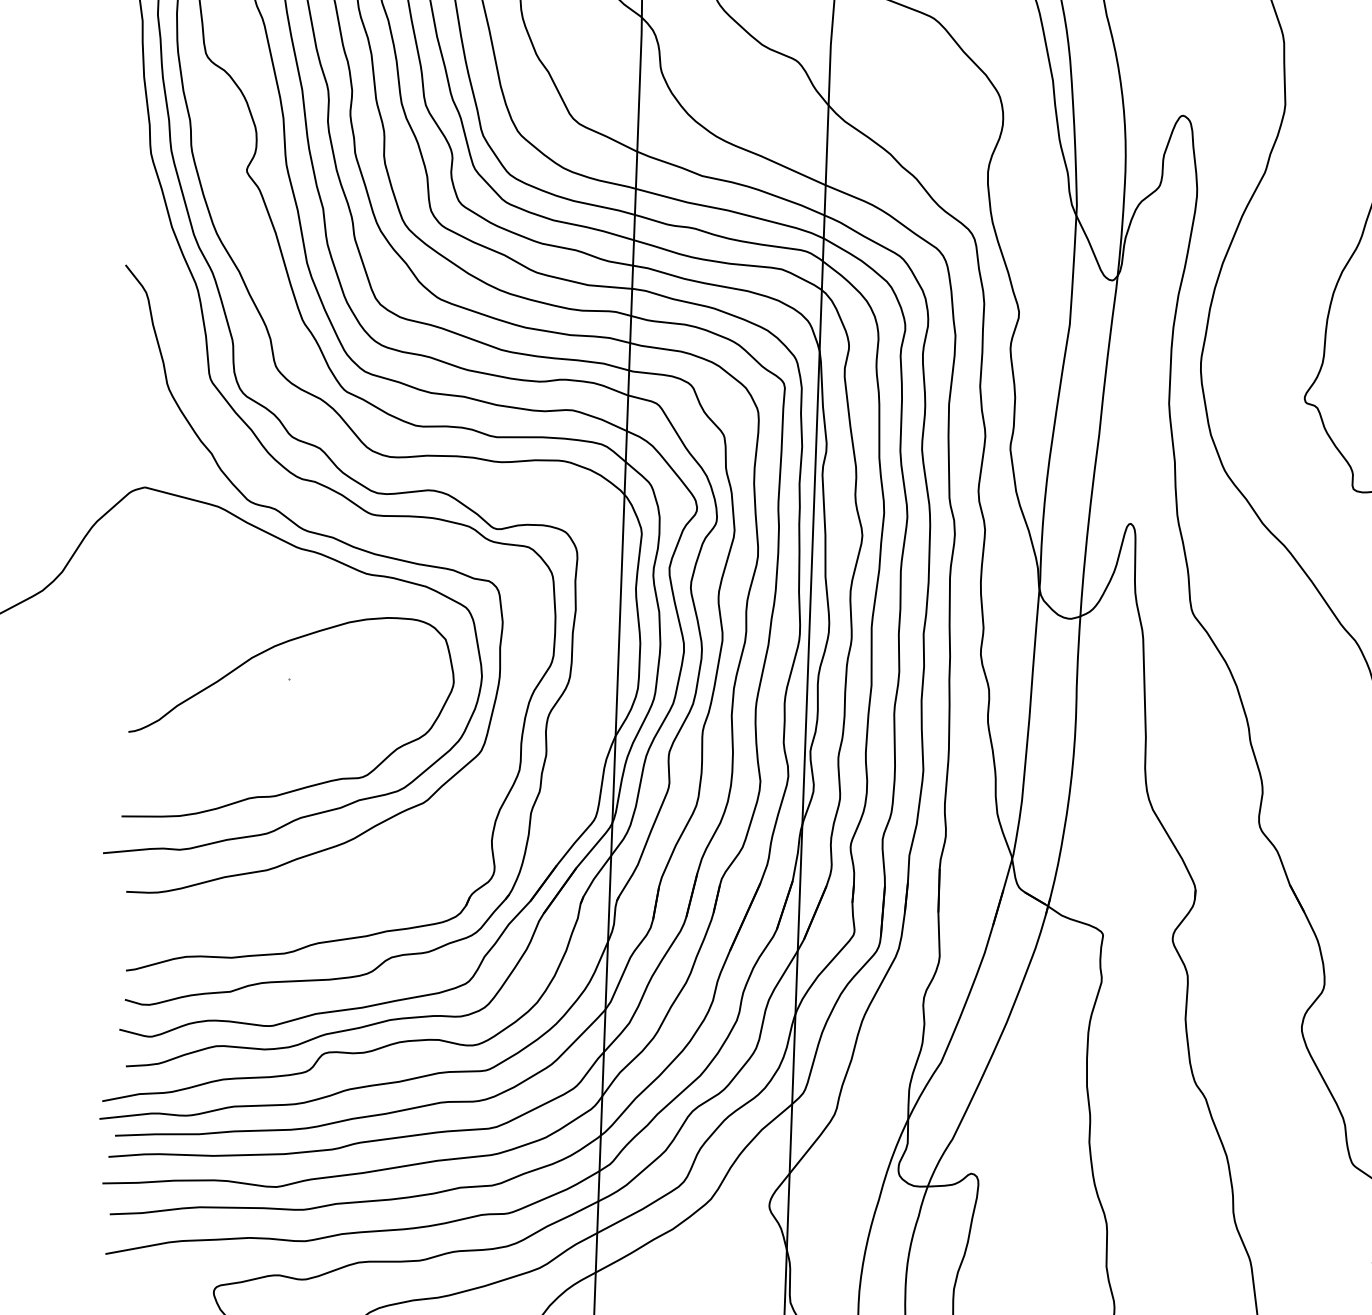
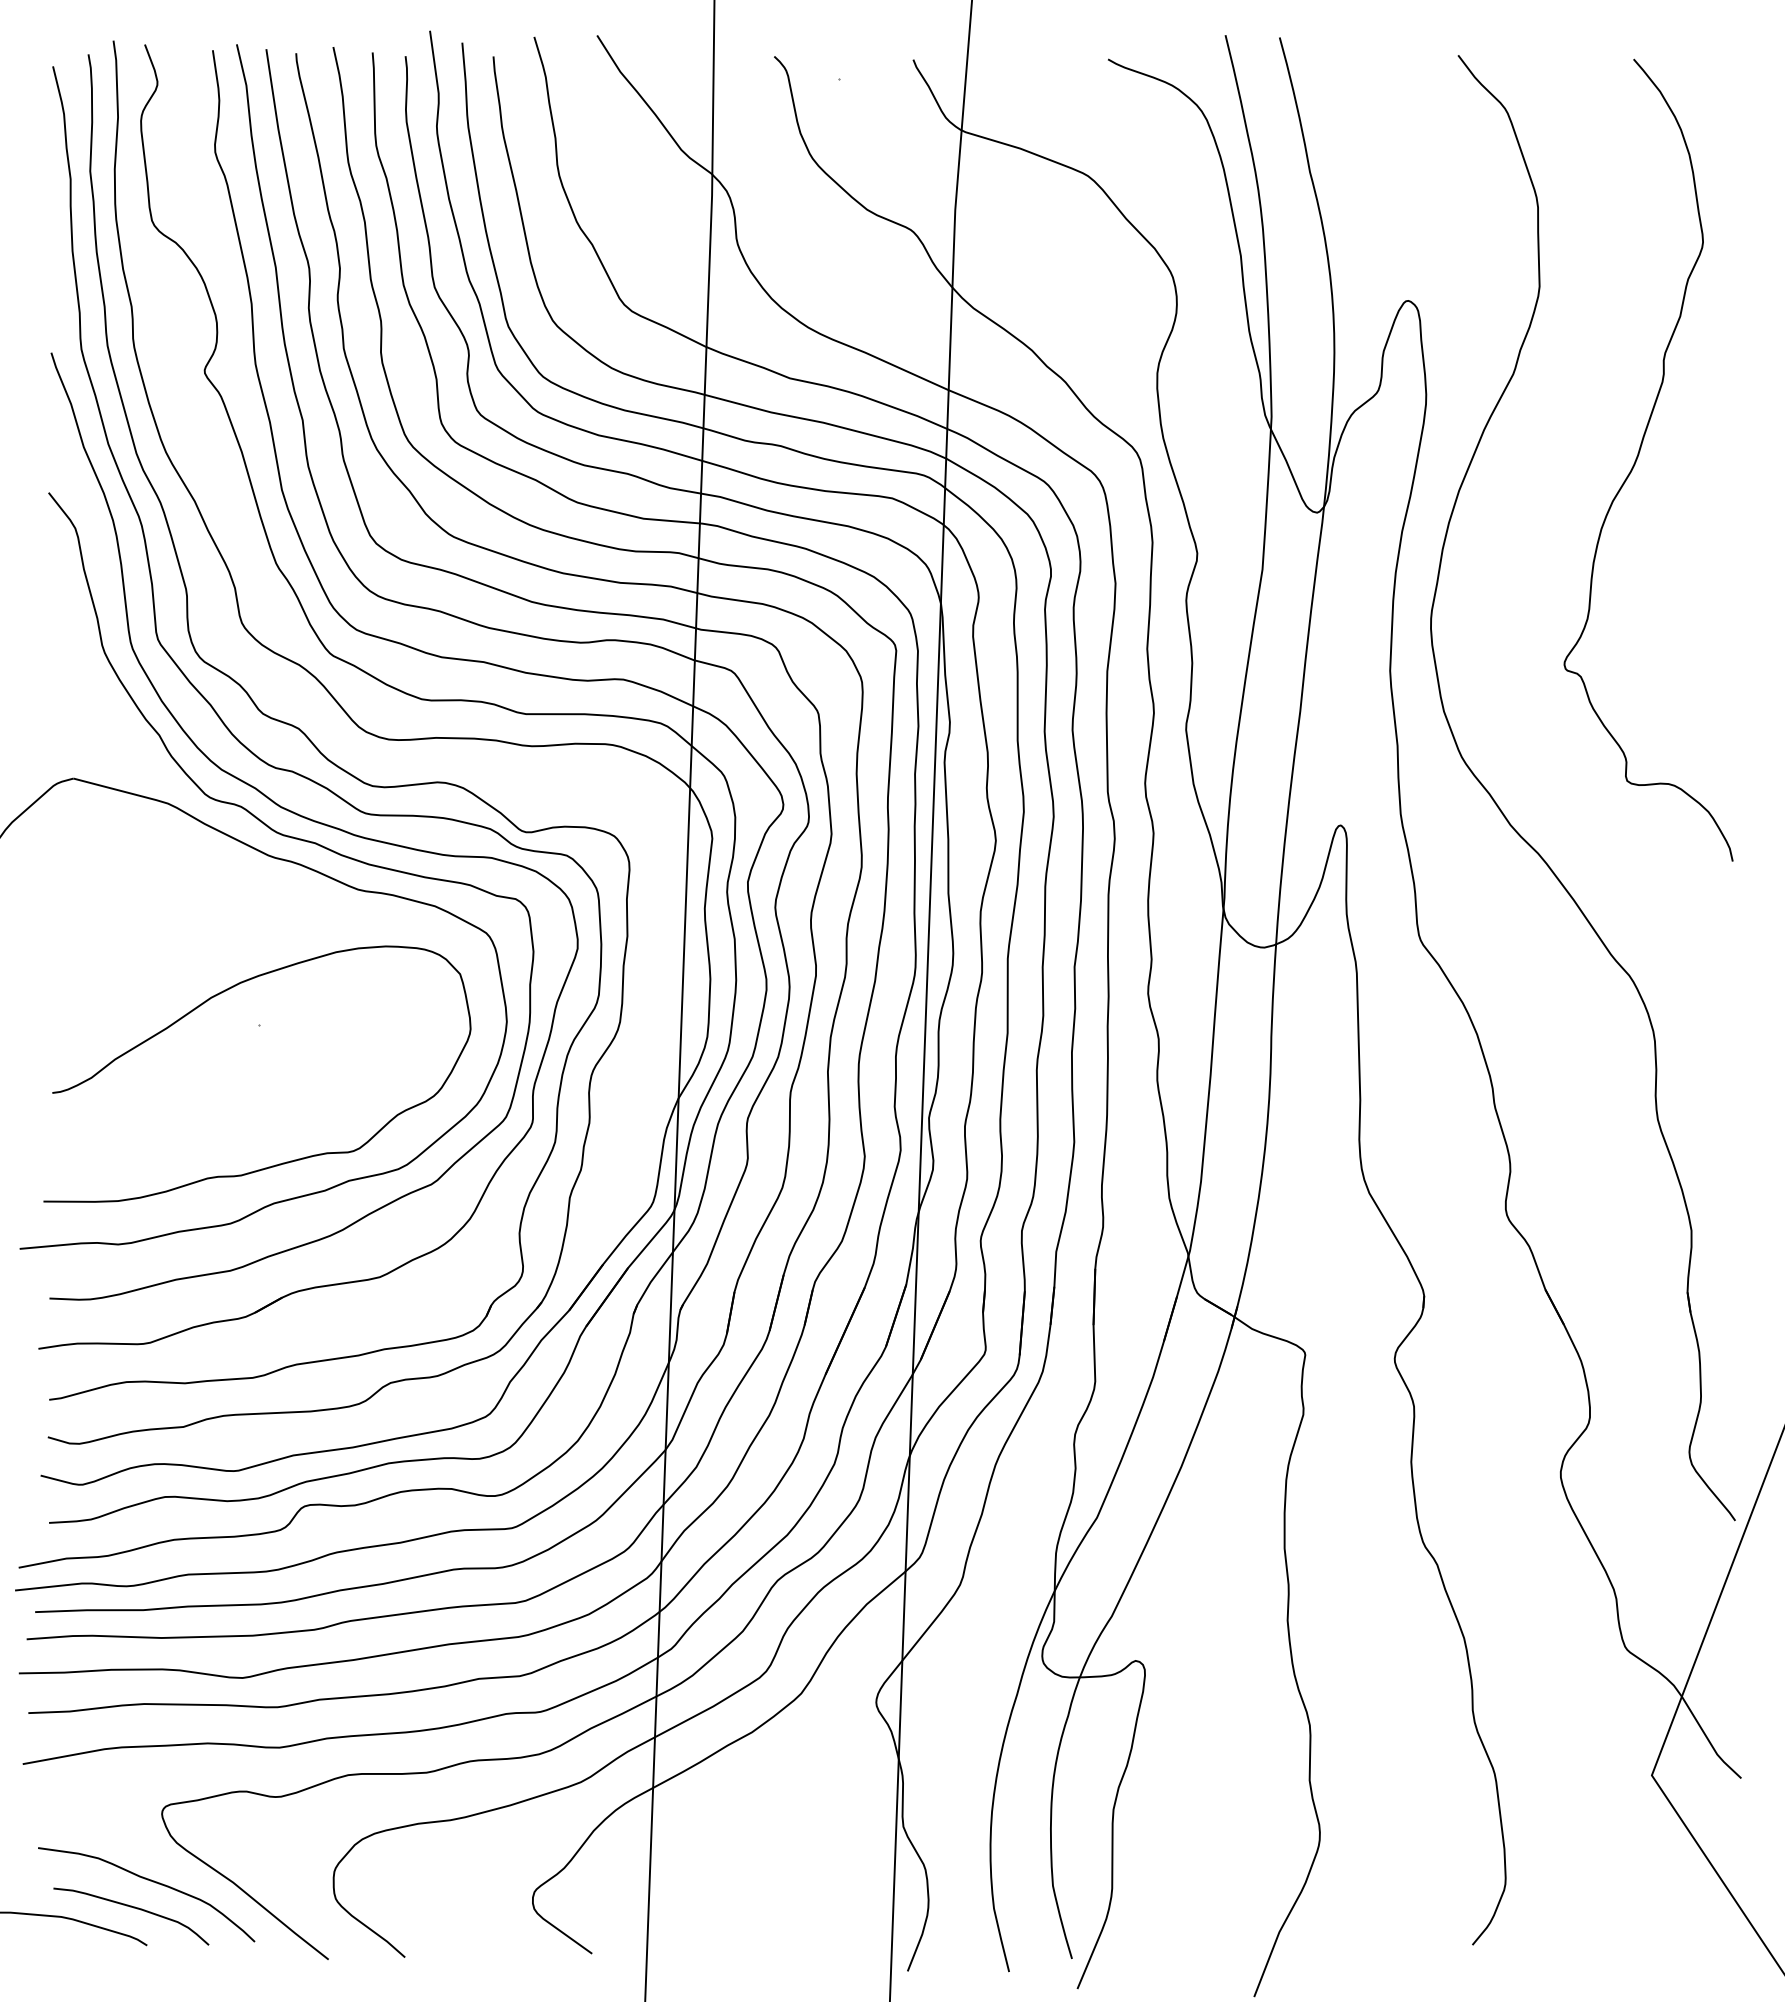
part: (334, 522) -> (317, 823), added

